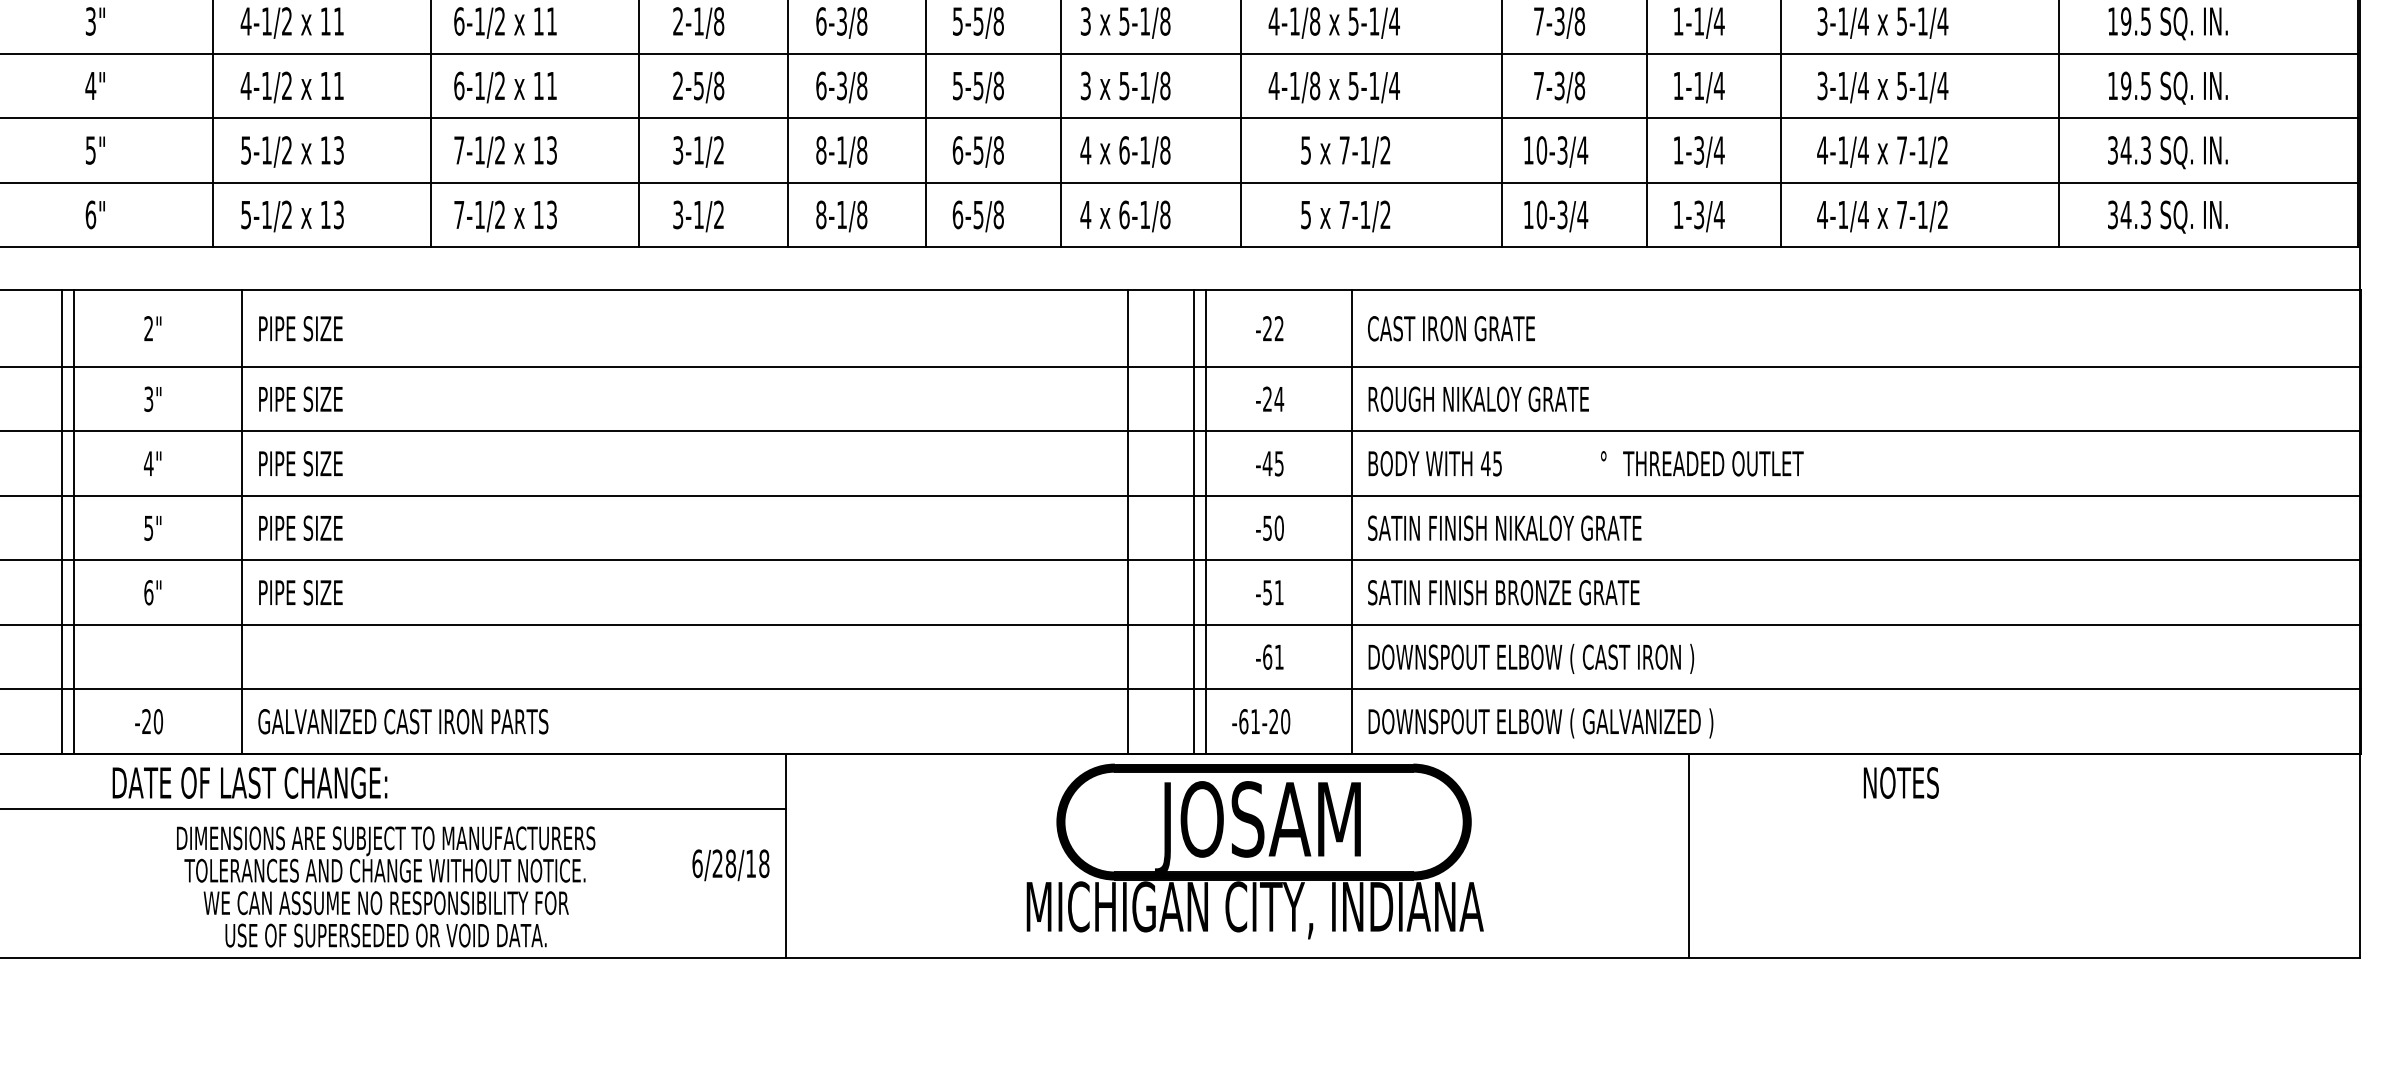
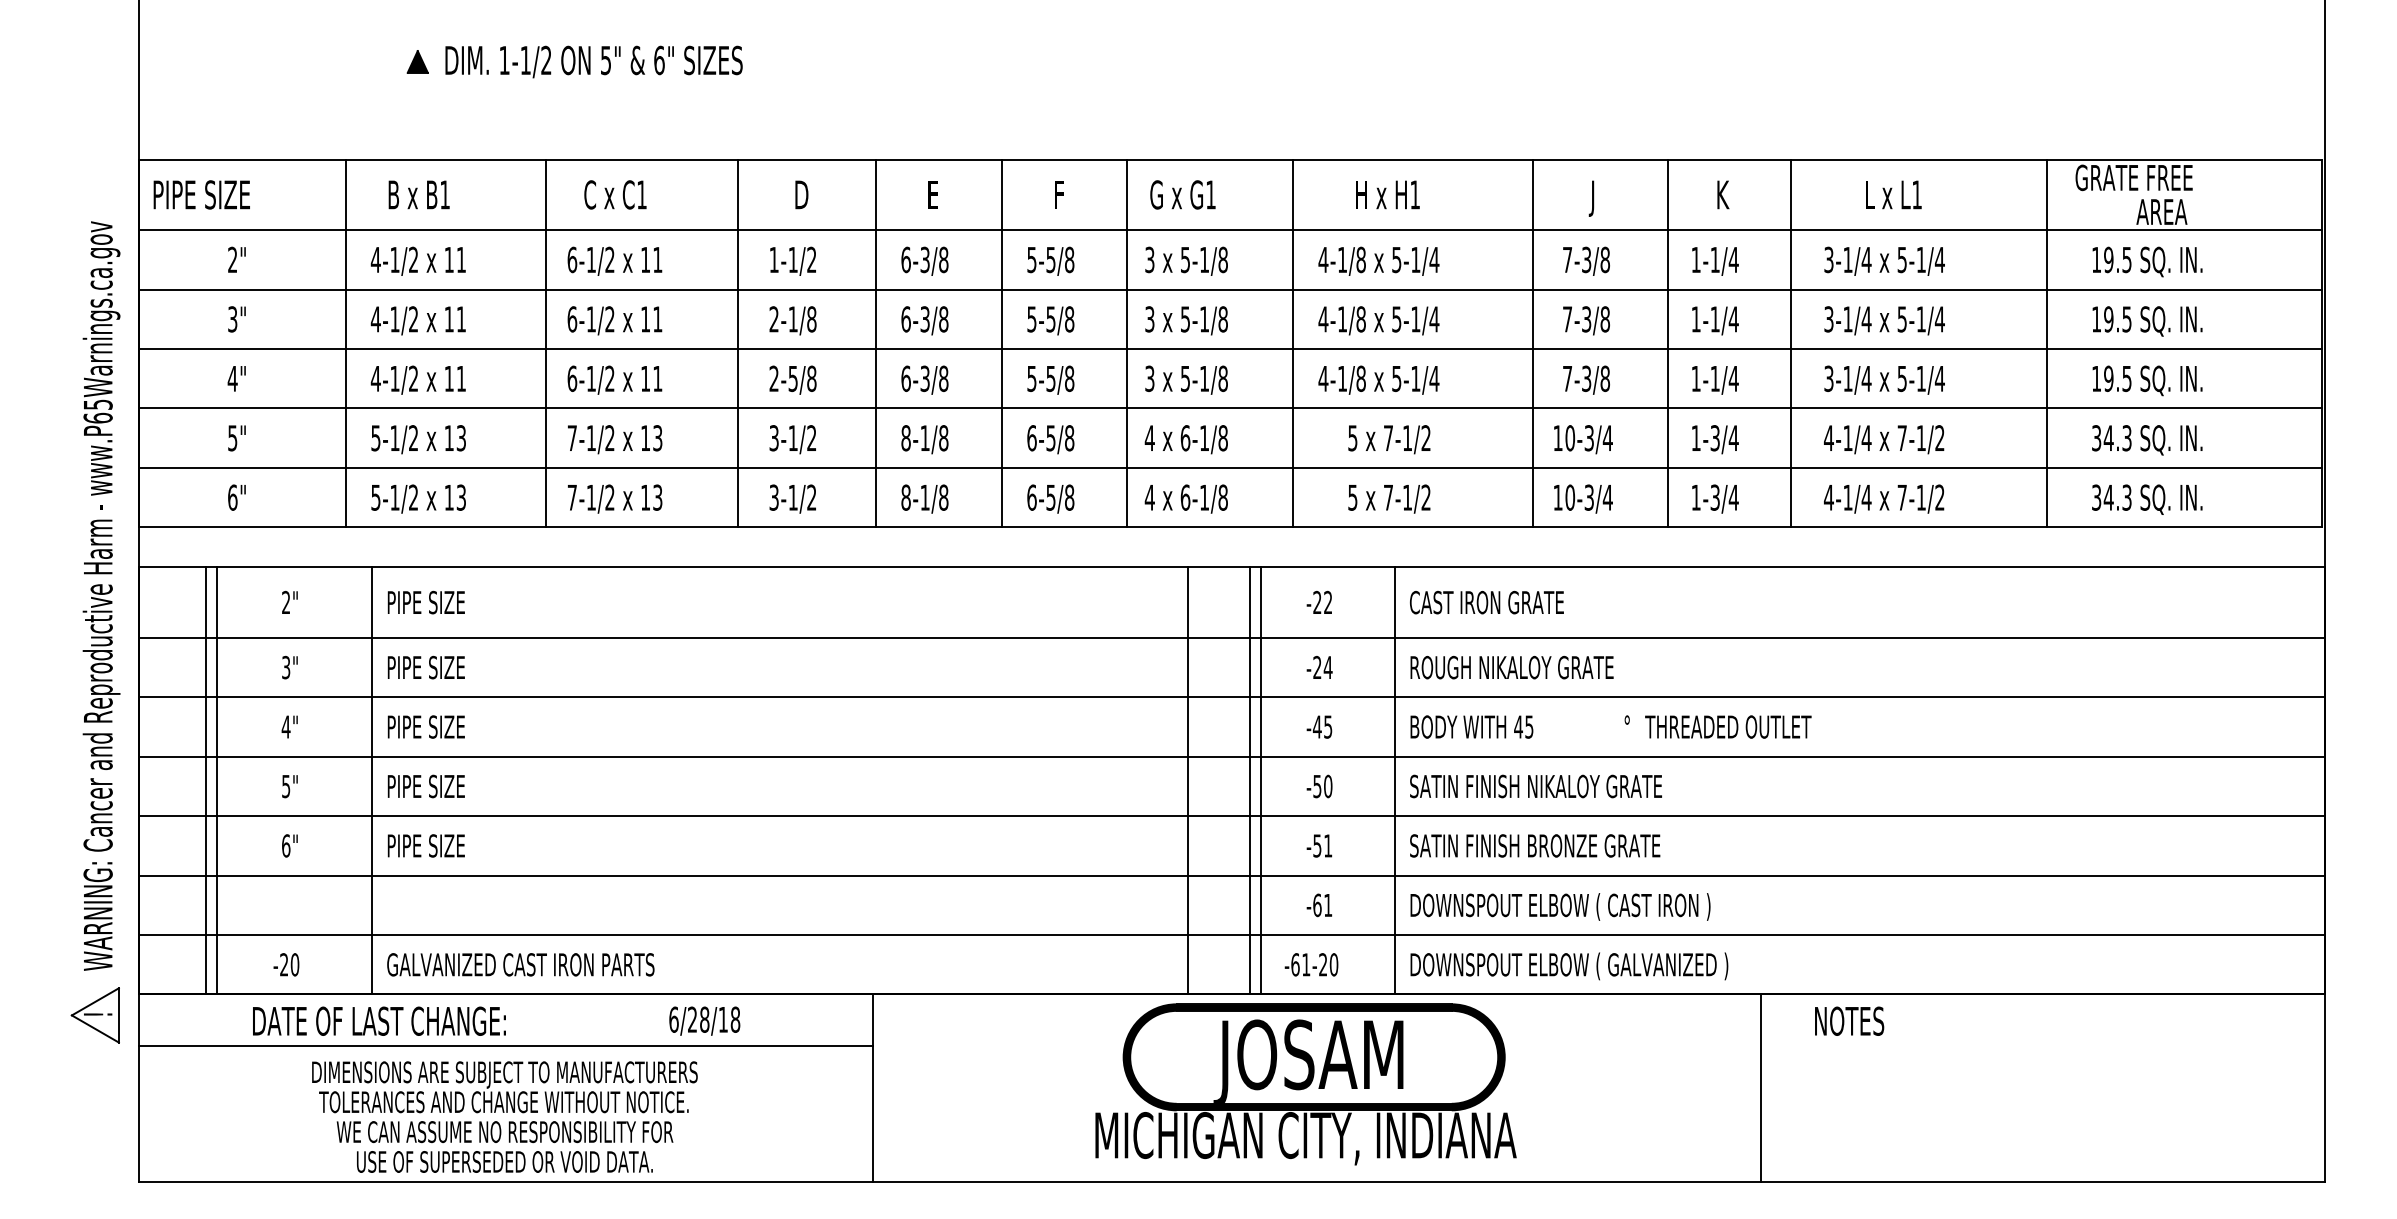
text: (1901, 782) -> (1849, 1020), moved
line: (1689, 855) -> (1761, 1088), moved
text: (730, 864) -> (704, 1020), moved

